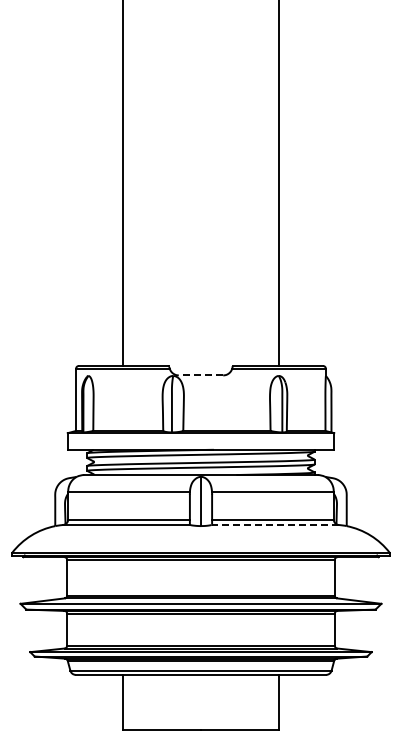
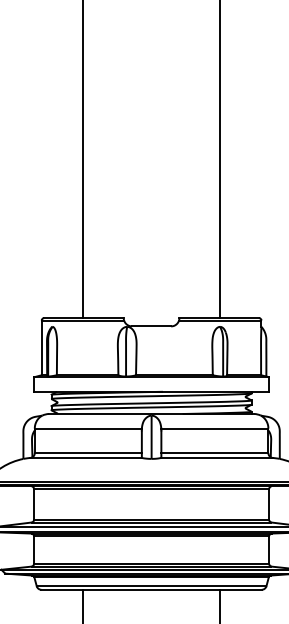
line: (200, 375) -> (151, 326), dashed -> solid
line: (275, 525) -> (217, 458), dashed -> solid

